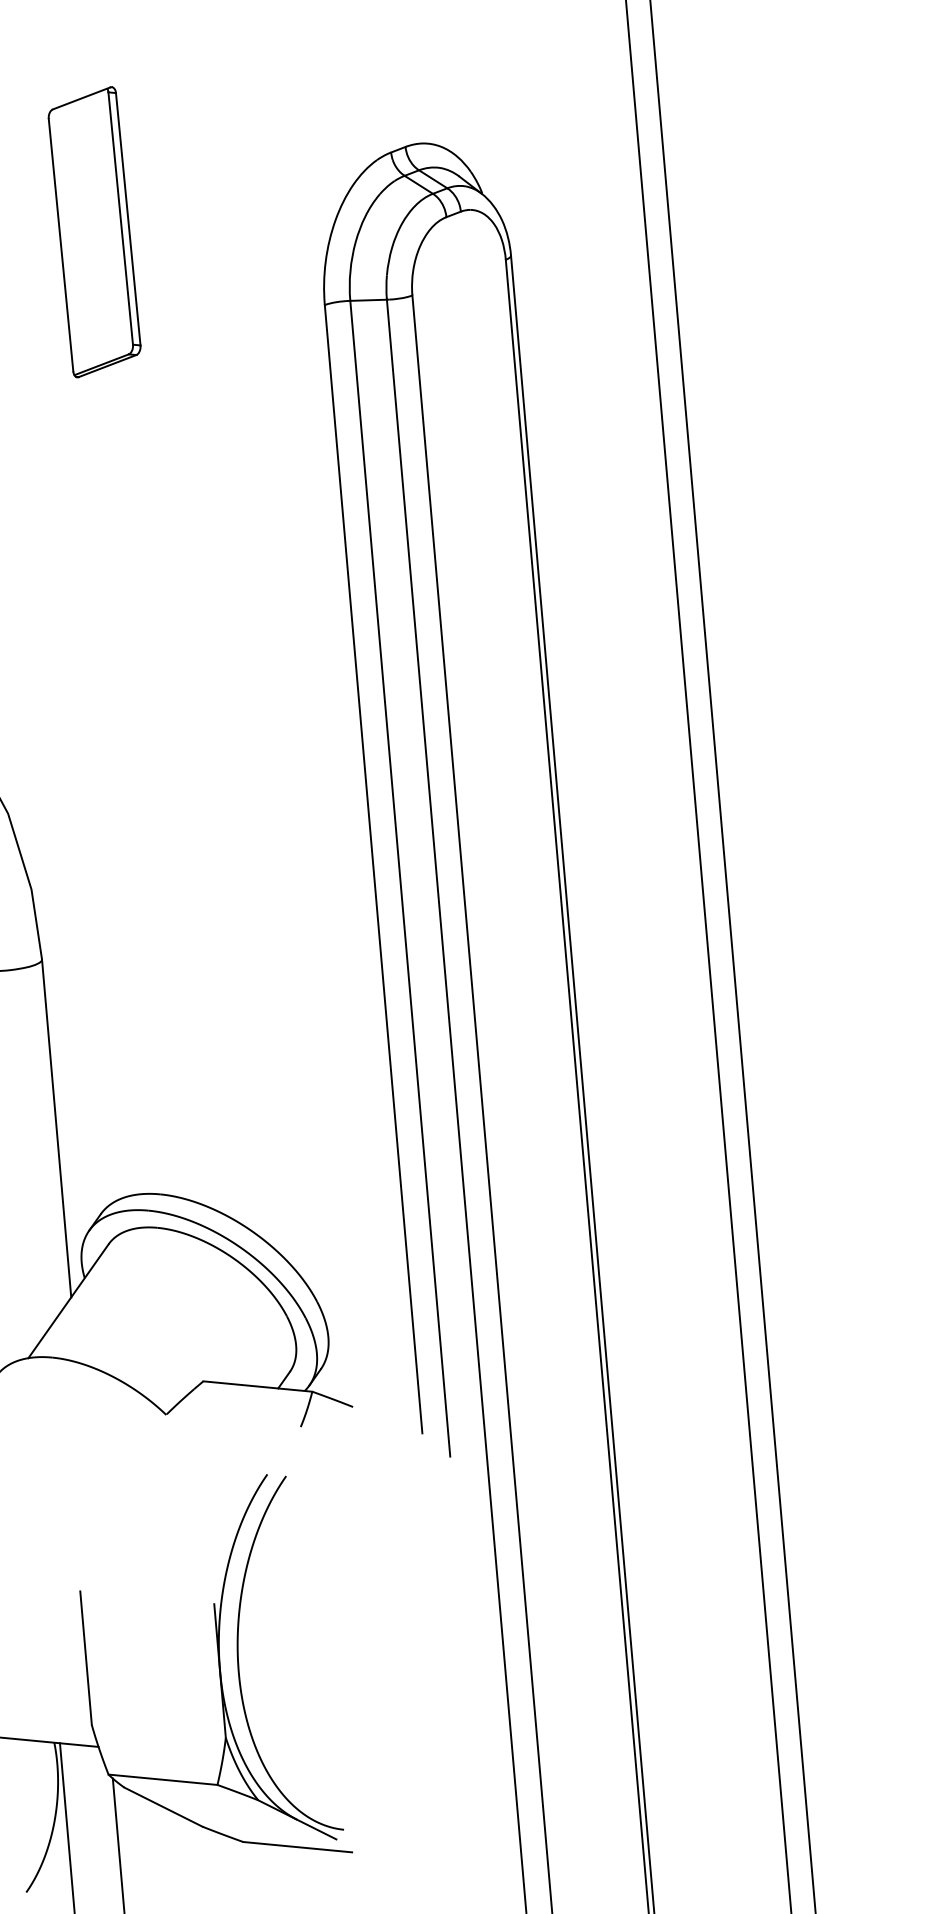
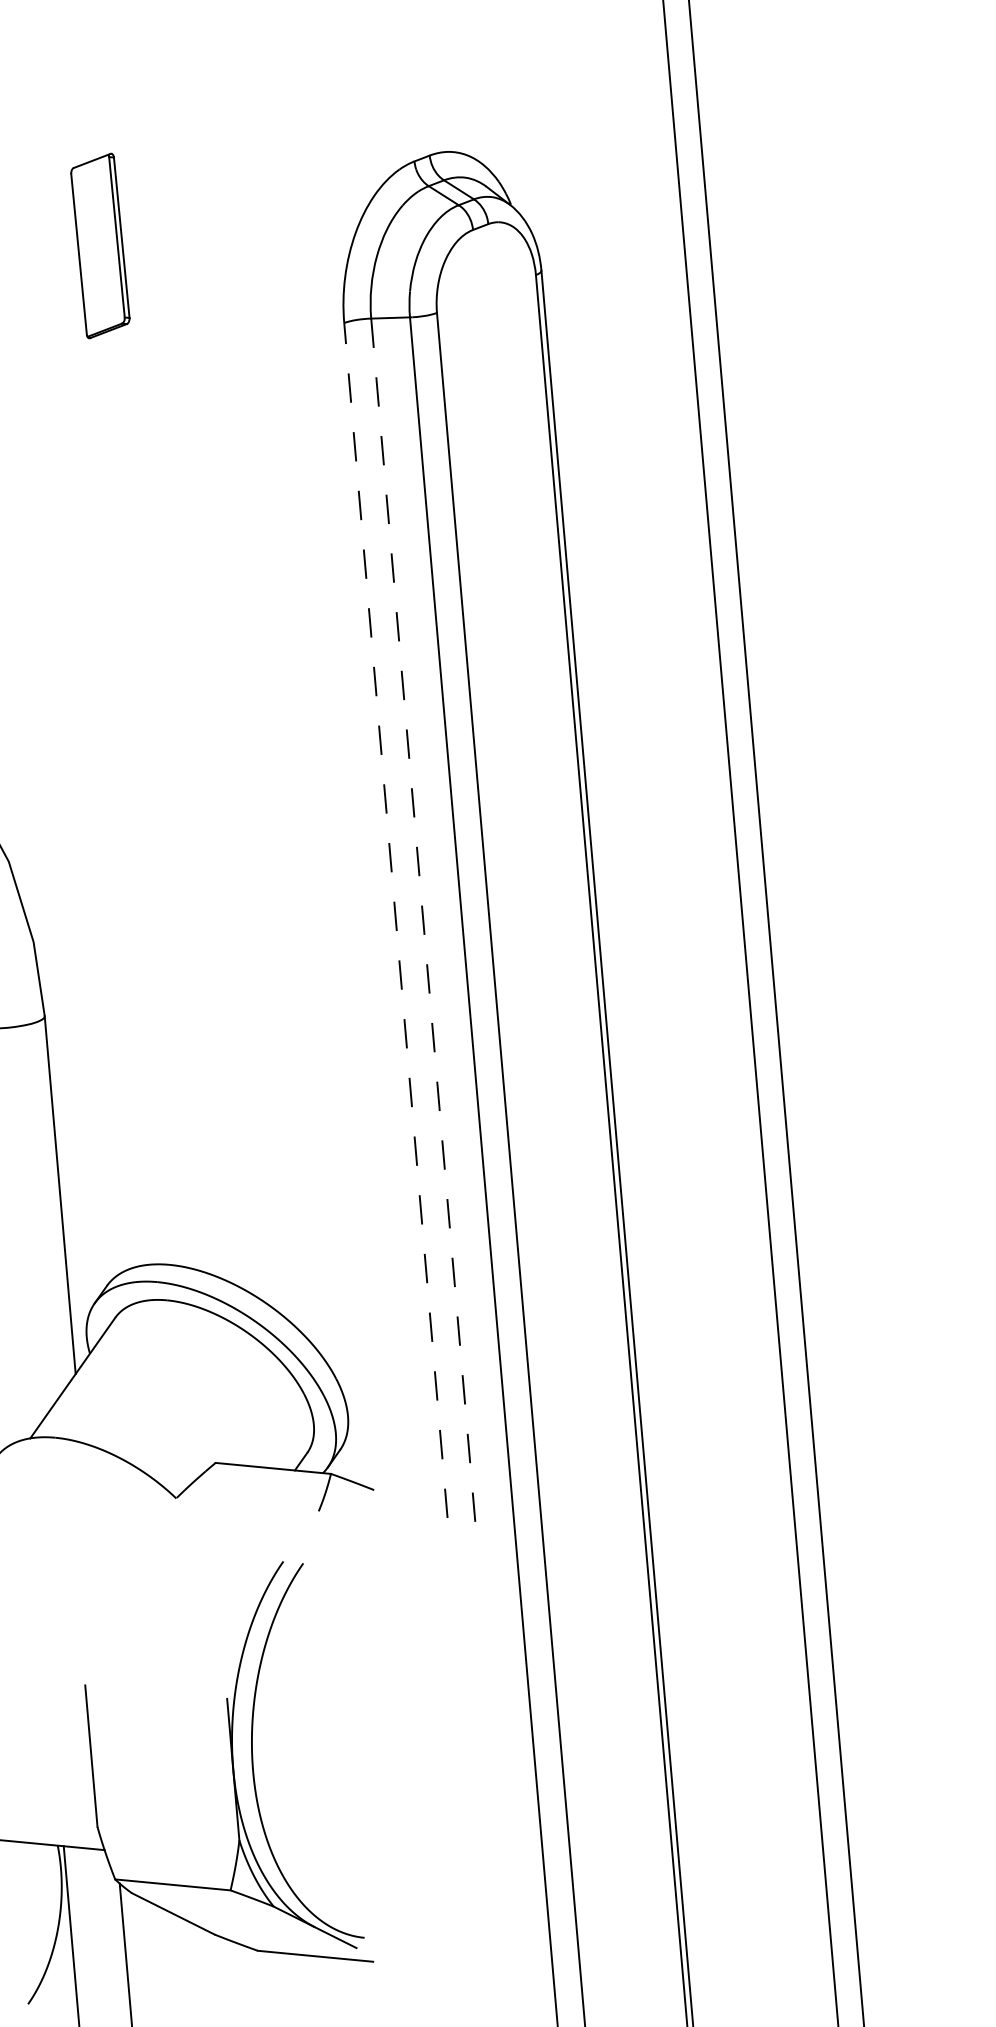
part: (94, 232) -> (100, 246), size x0.6
line: (373, 868) -> (395, 919), solid -> dashed
line: (400, 879) -> (424, 931), solid -> dashed

